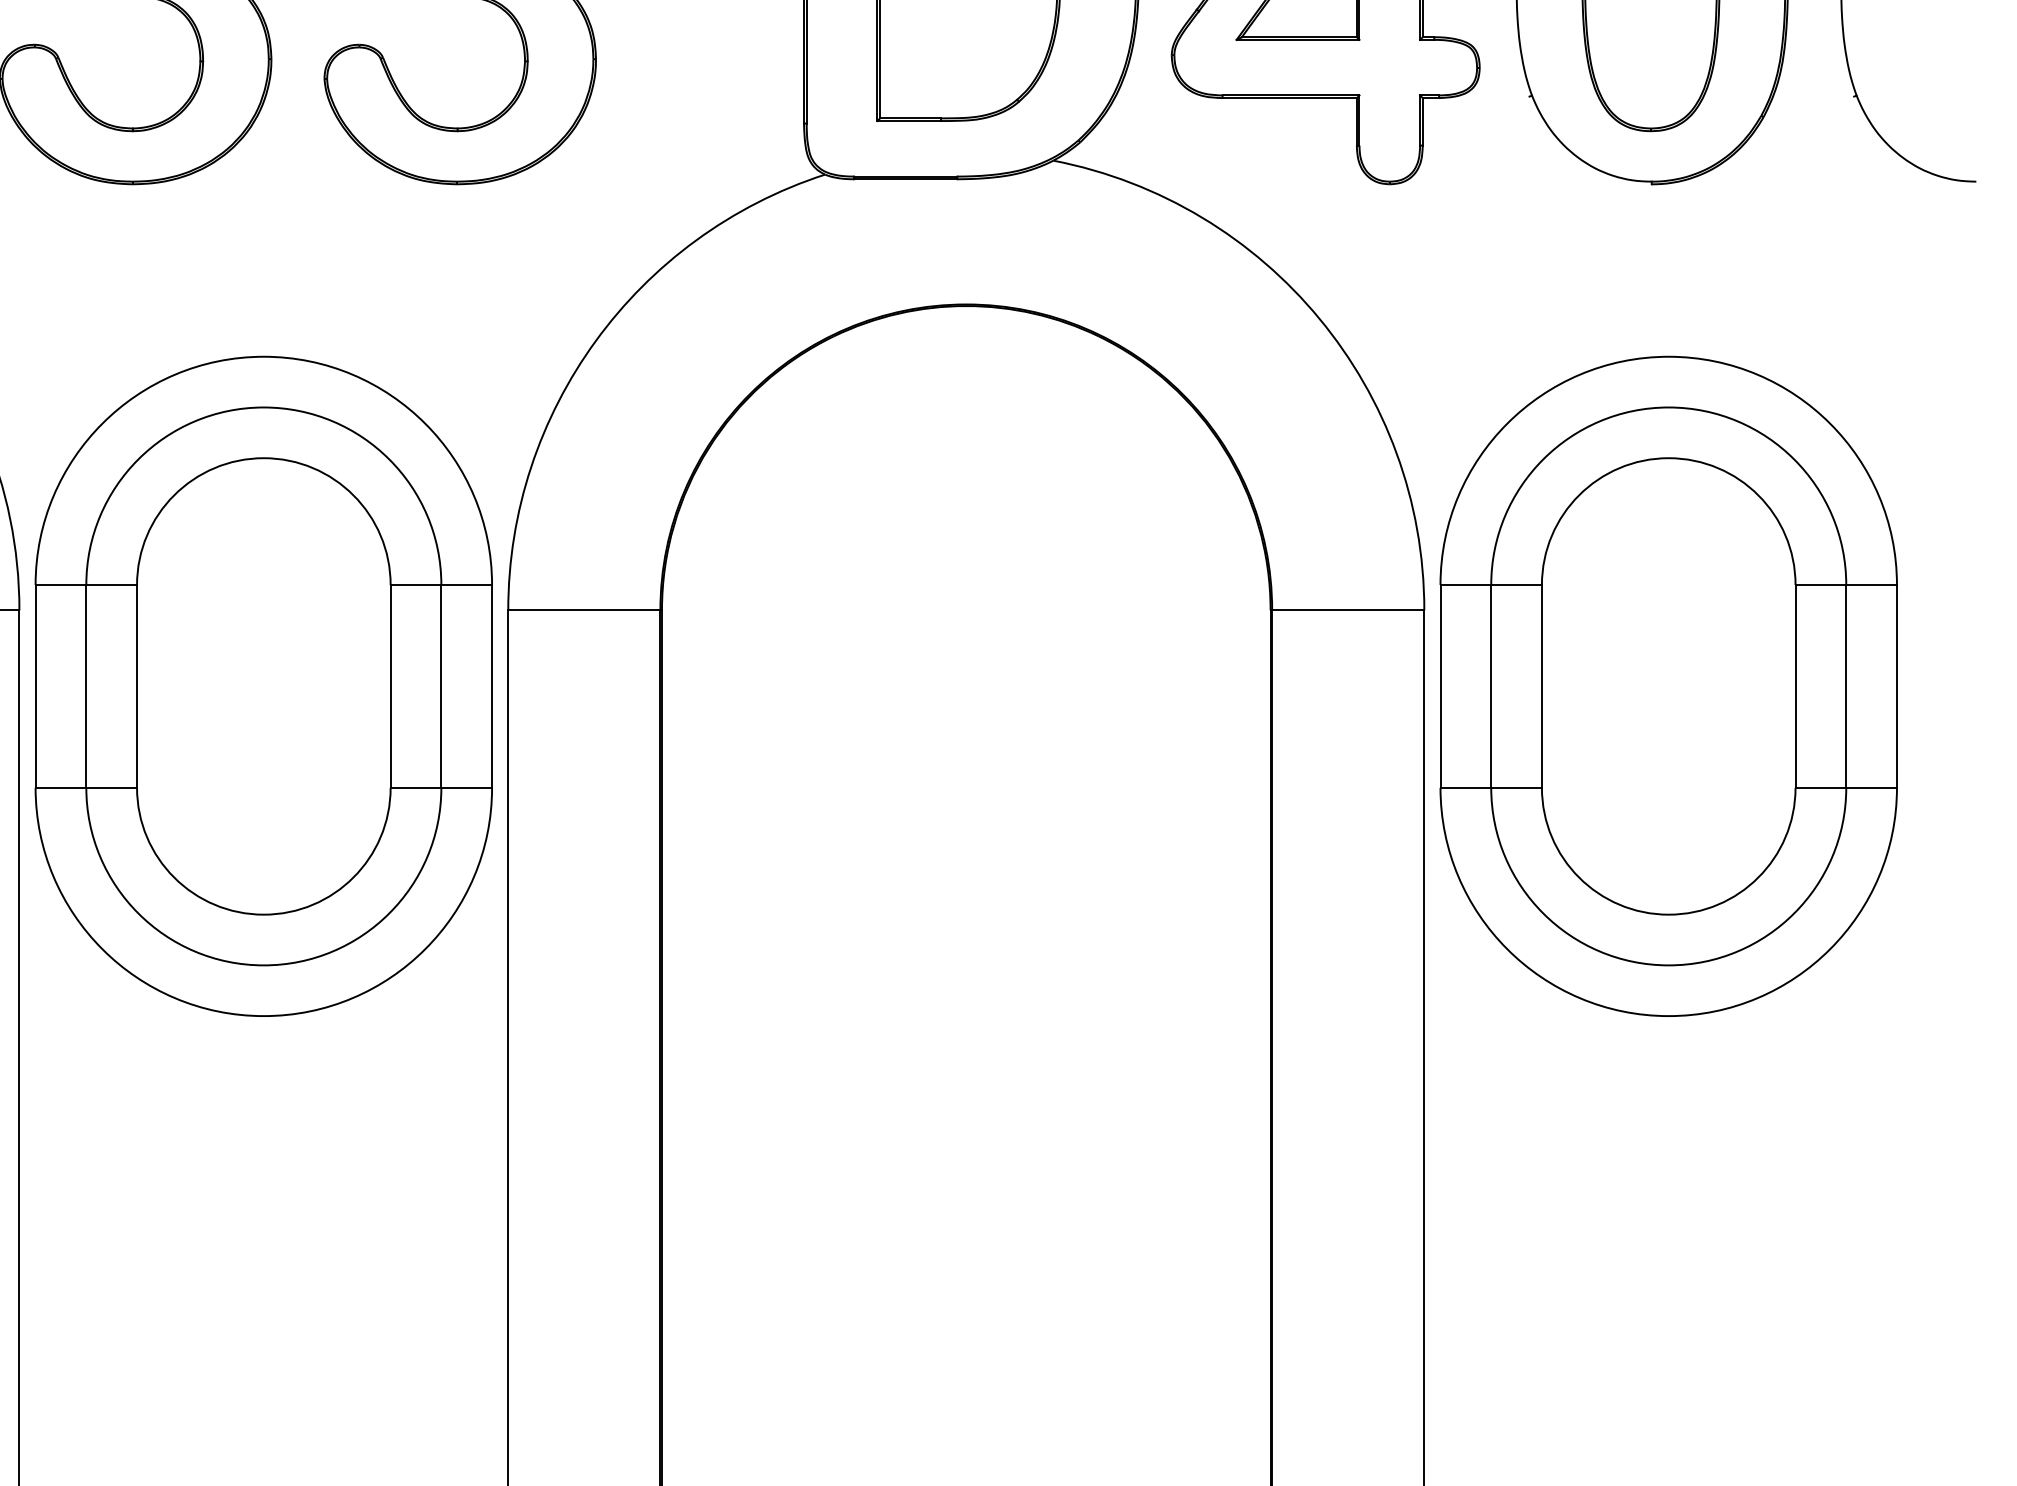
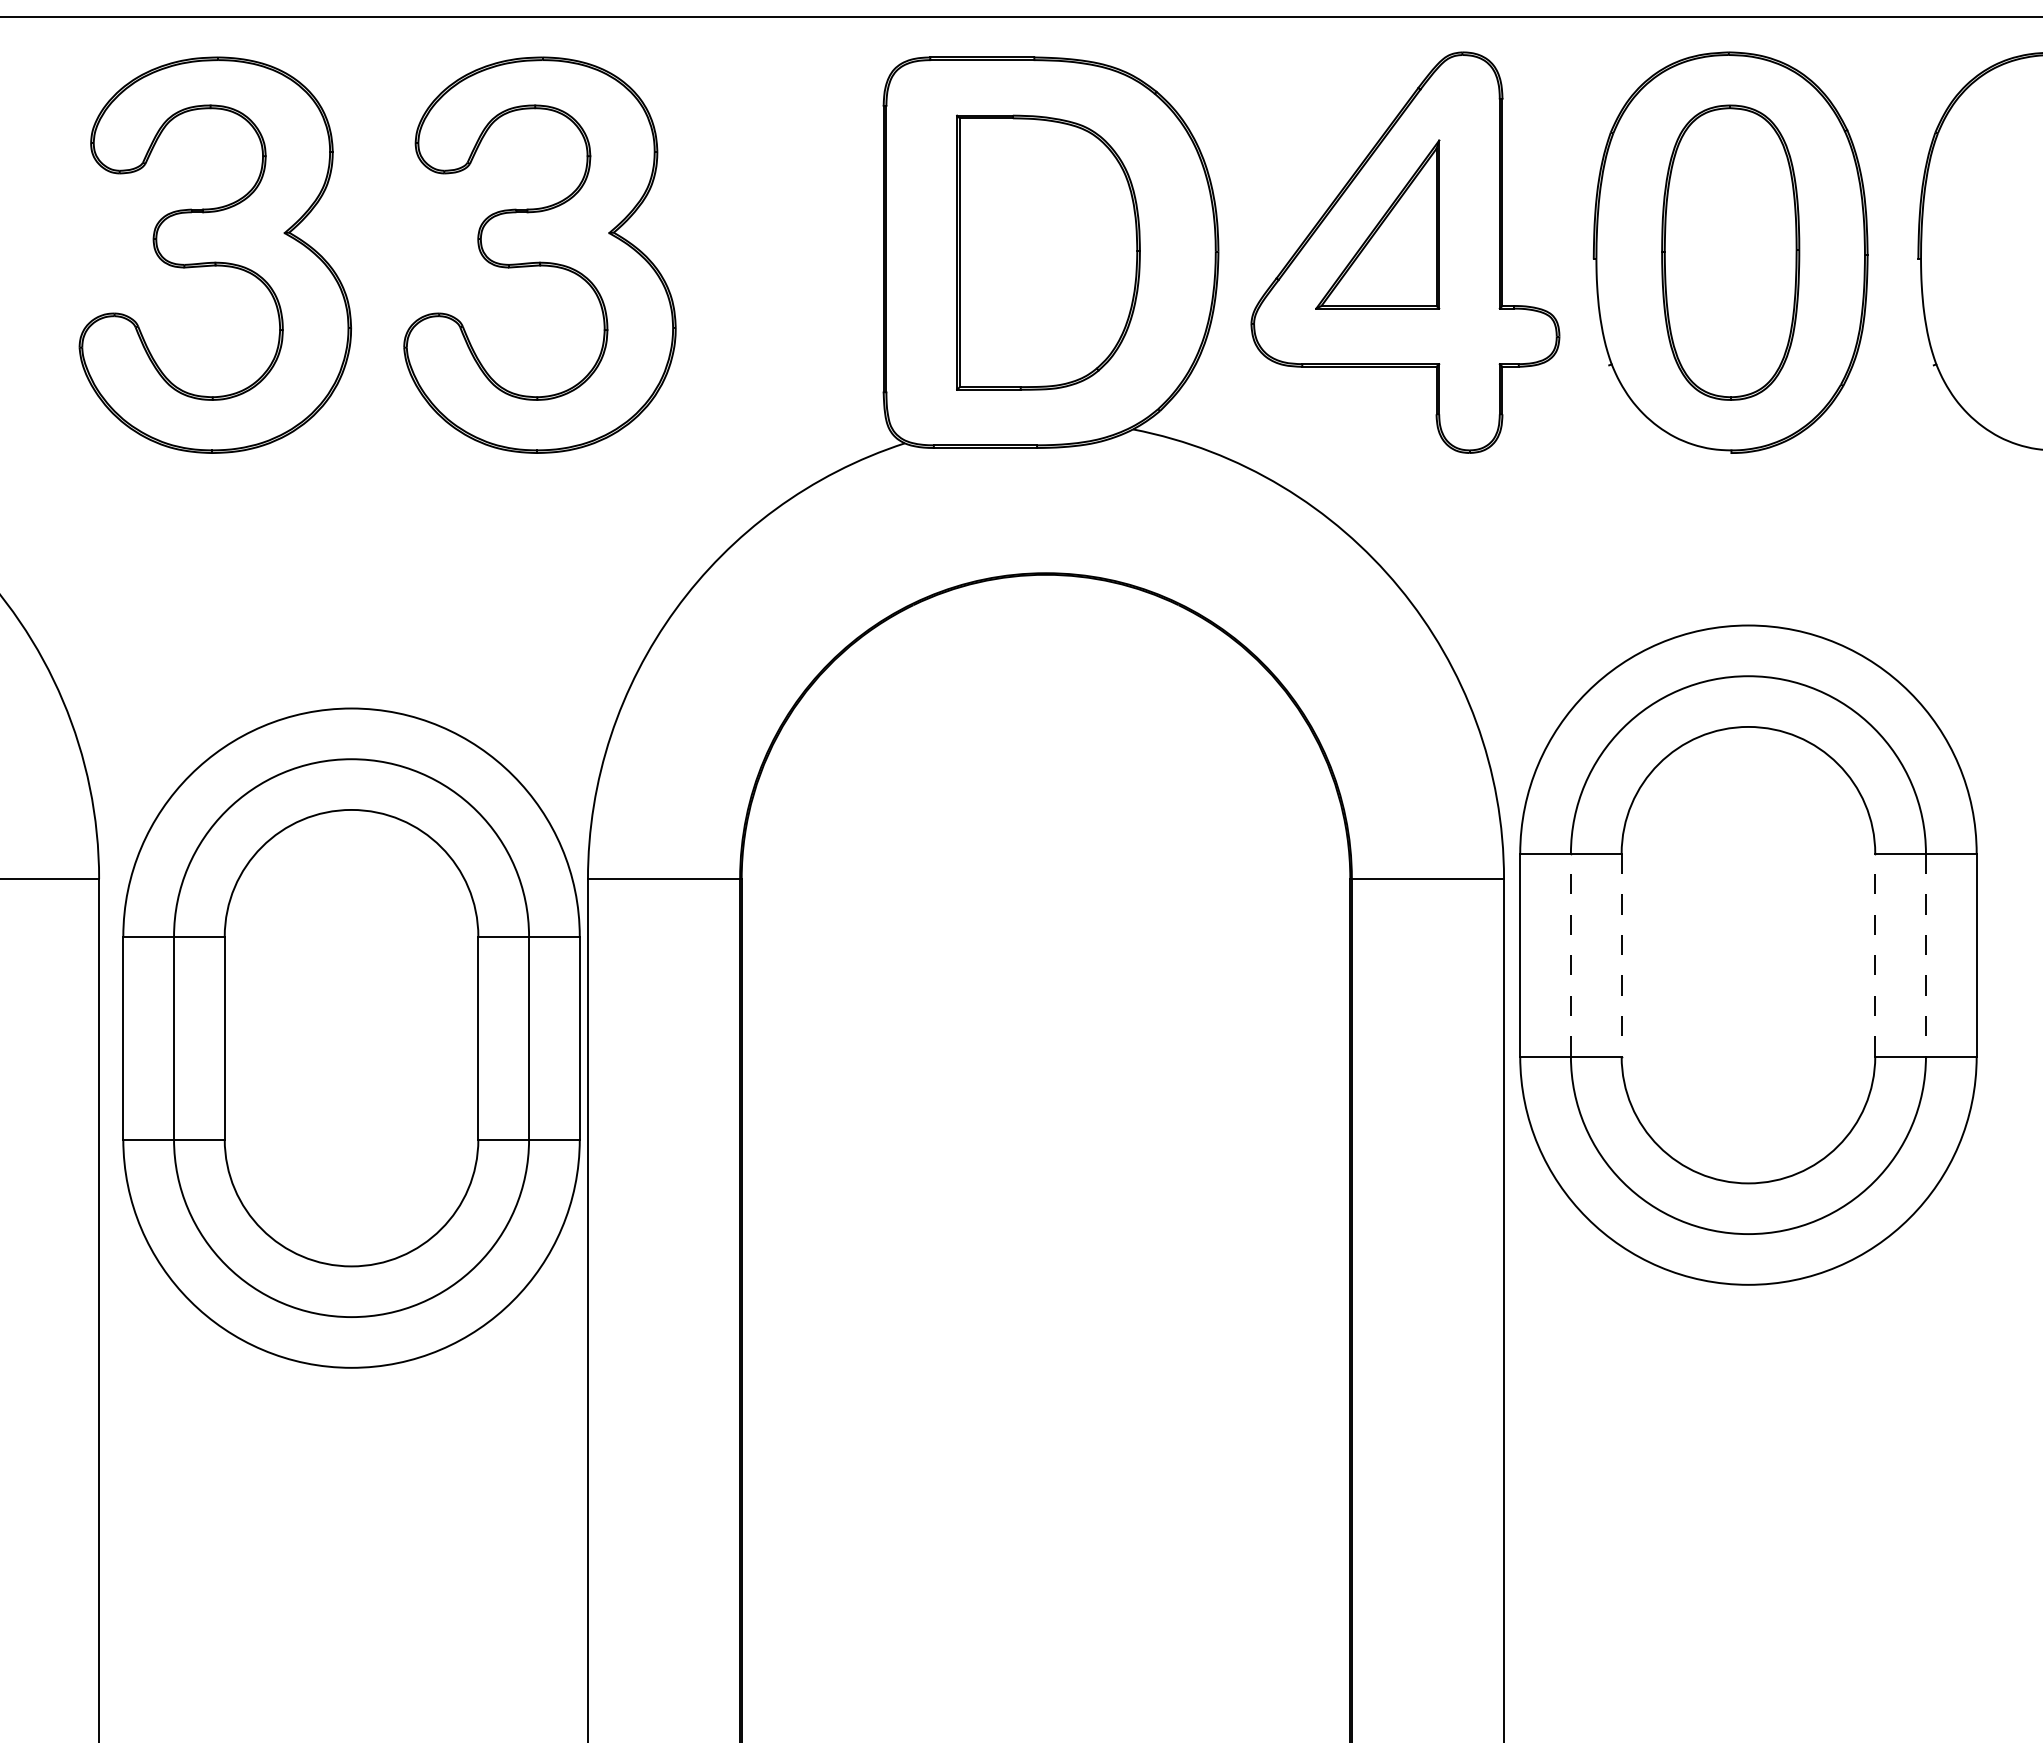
part: (263, 685) -> (351, 1037), moved
line: (1490, 685) -> (1570, 954), solid -> dashed
line: (1795, 685) -> (1875, 954), solid -> dashed
line: (1541, 686) -> (1621, 955), solid -> dashed
line: (1845, 686) -> (1925, 955), solid -> dashed

